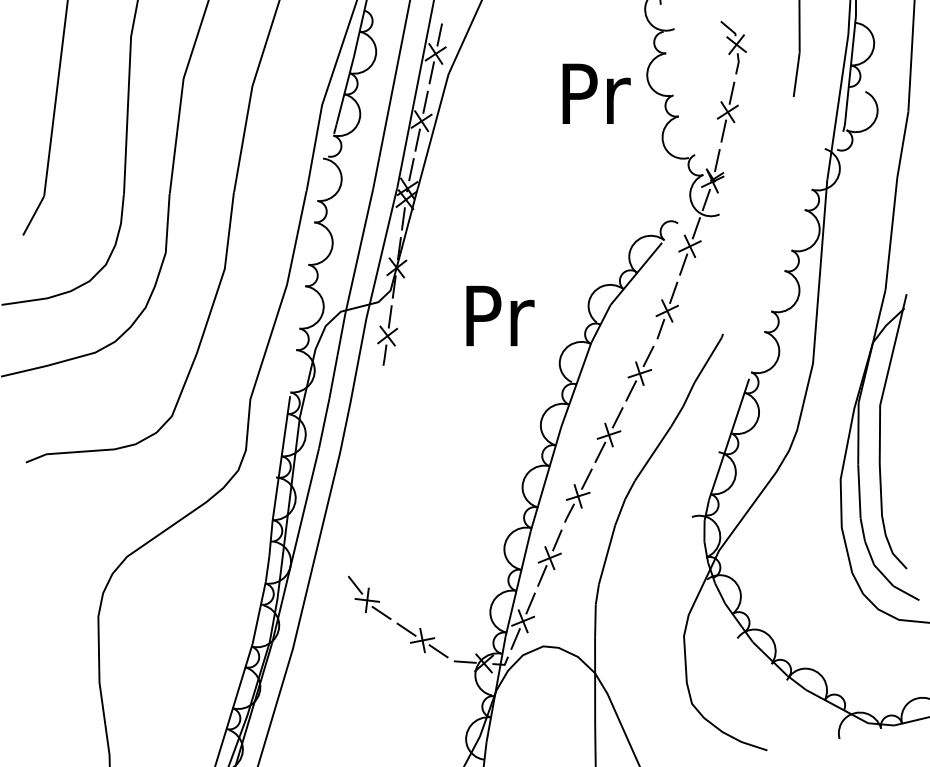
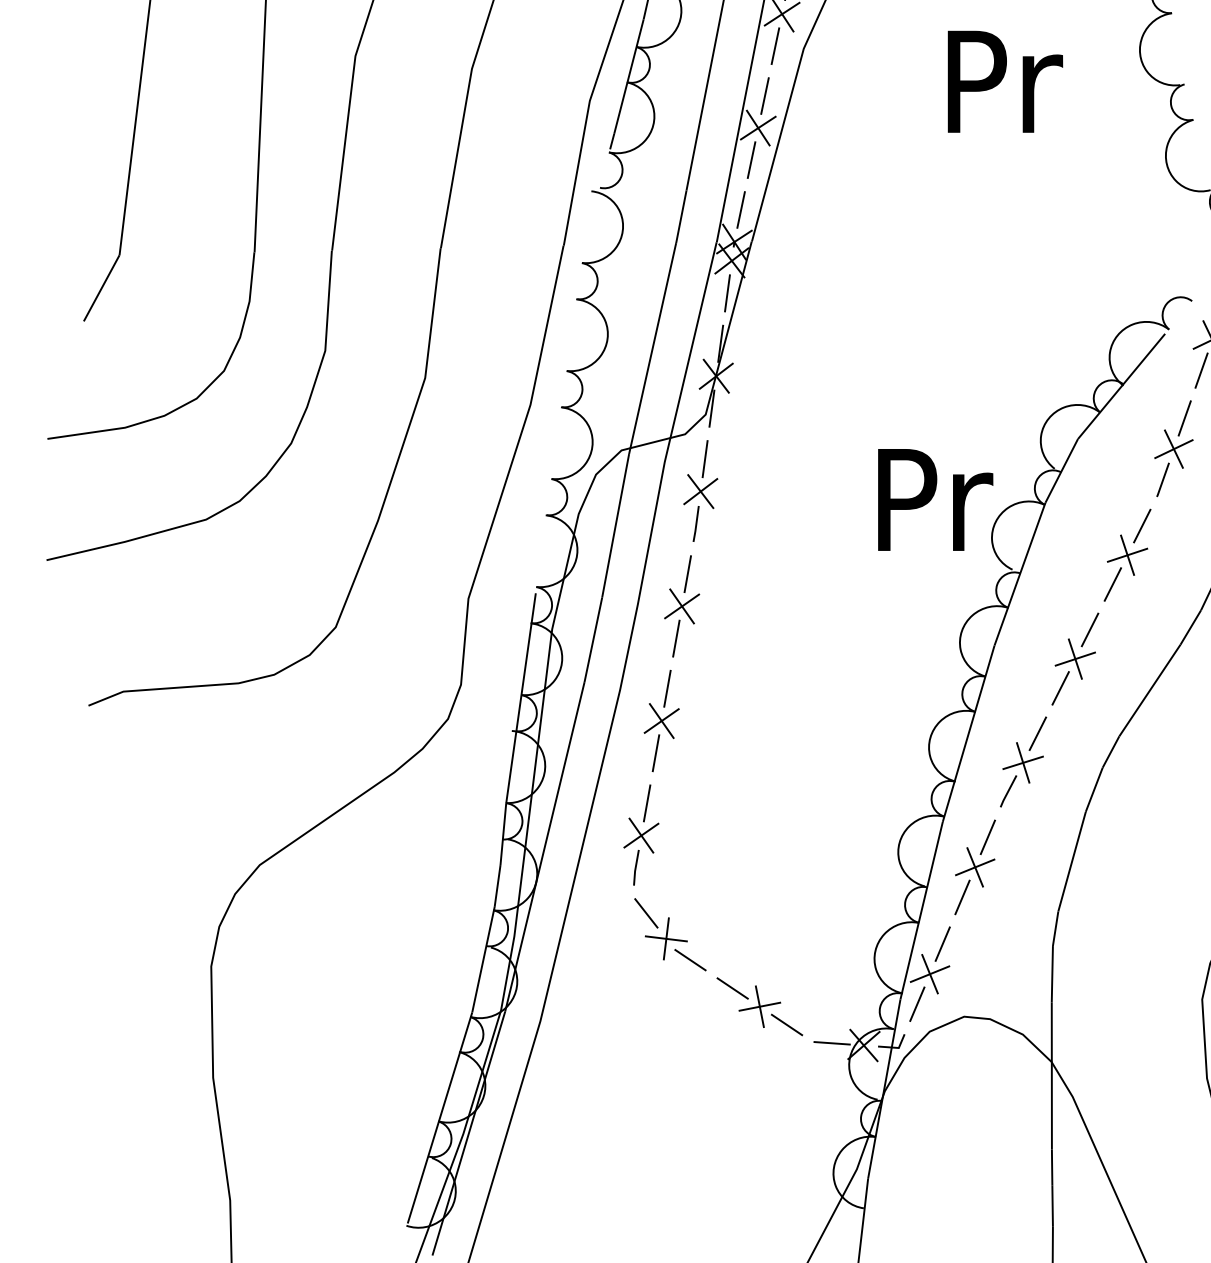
text: (596, 93) -> (1005, 81), moved
text: (500, 316) -> (935, 500), moved
part: (364, 470) -> (661, 719), added

